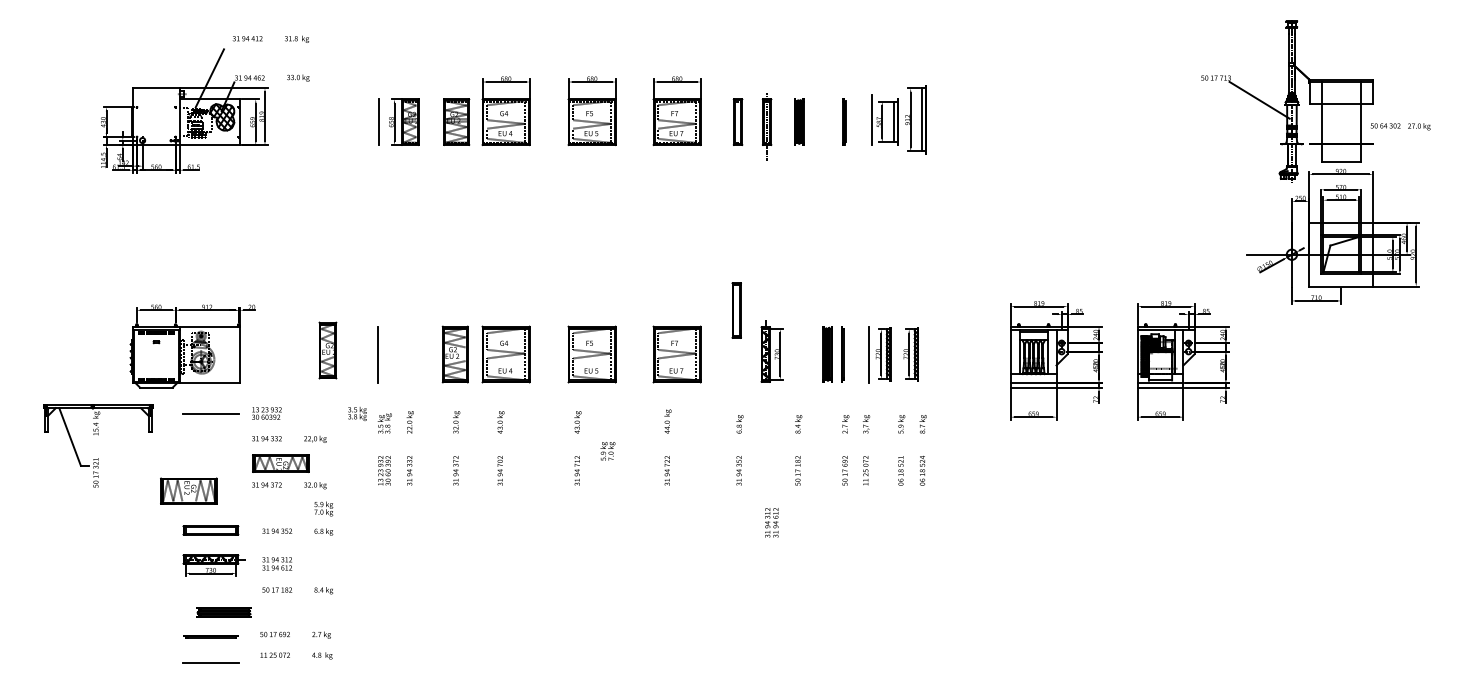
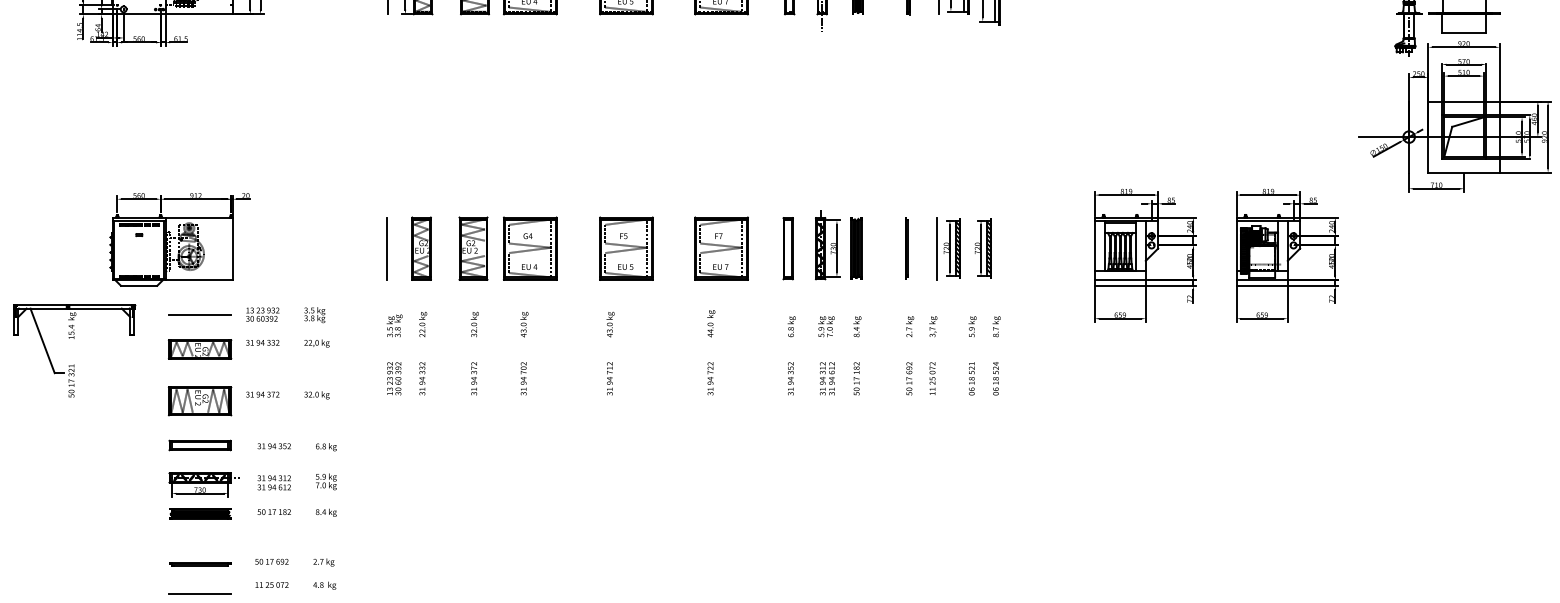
part: (736, 310) -> (787, 248), moved
part: (327, 350) -> (421, 248), moved
part: (827, 354) -> (856, 248), moved
text: (357, 413) -> (314, 314), moved
text: (607, 451) -> (825, 326), moved
part: (280, 463) -> (199, 349), moved
part: (188, 490) -> (199, 400), moved
text: (323, 508) -> (326, 481), moved
text: (771, 522) -> (827, 378), moved
part: (223, 612) -> (199, 513), moved

